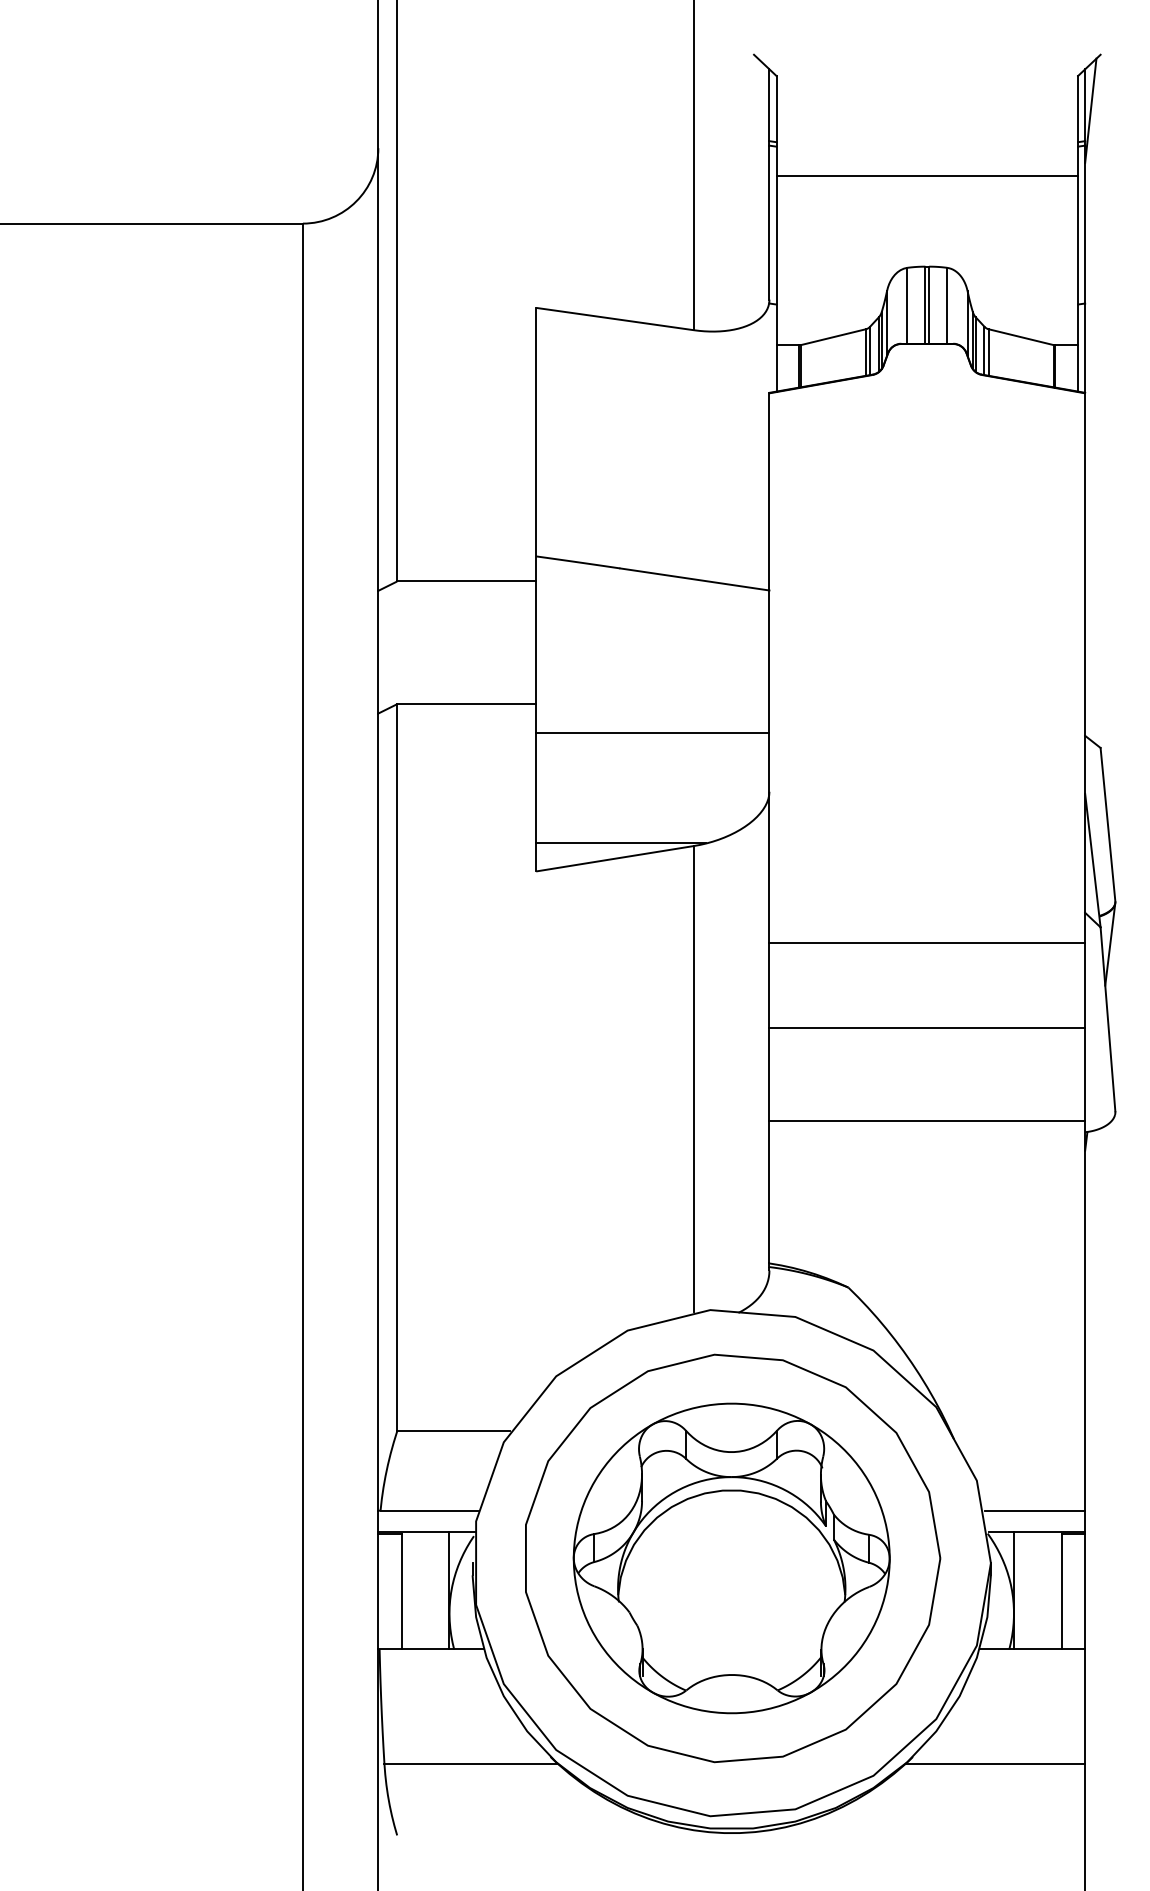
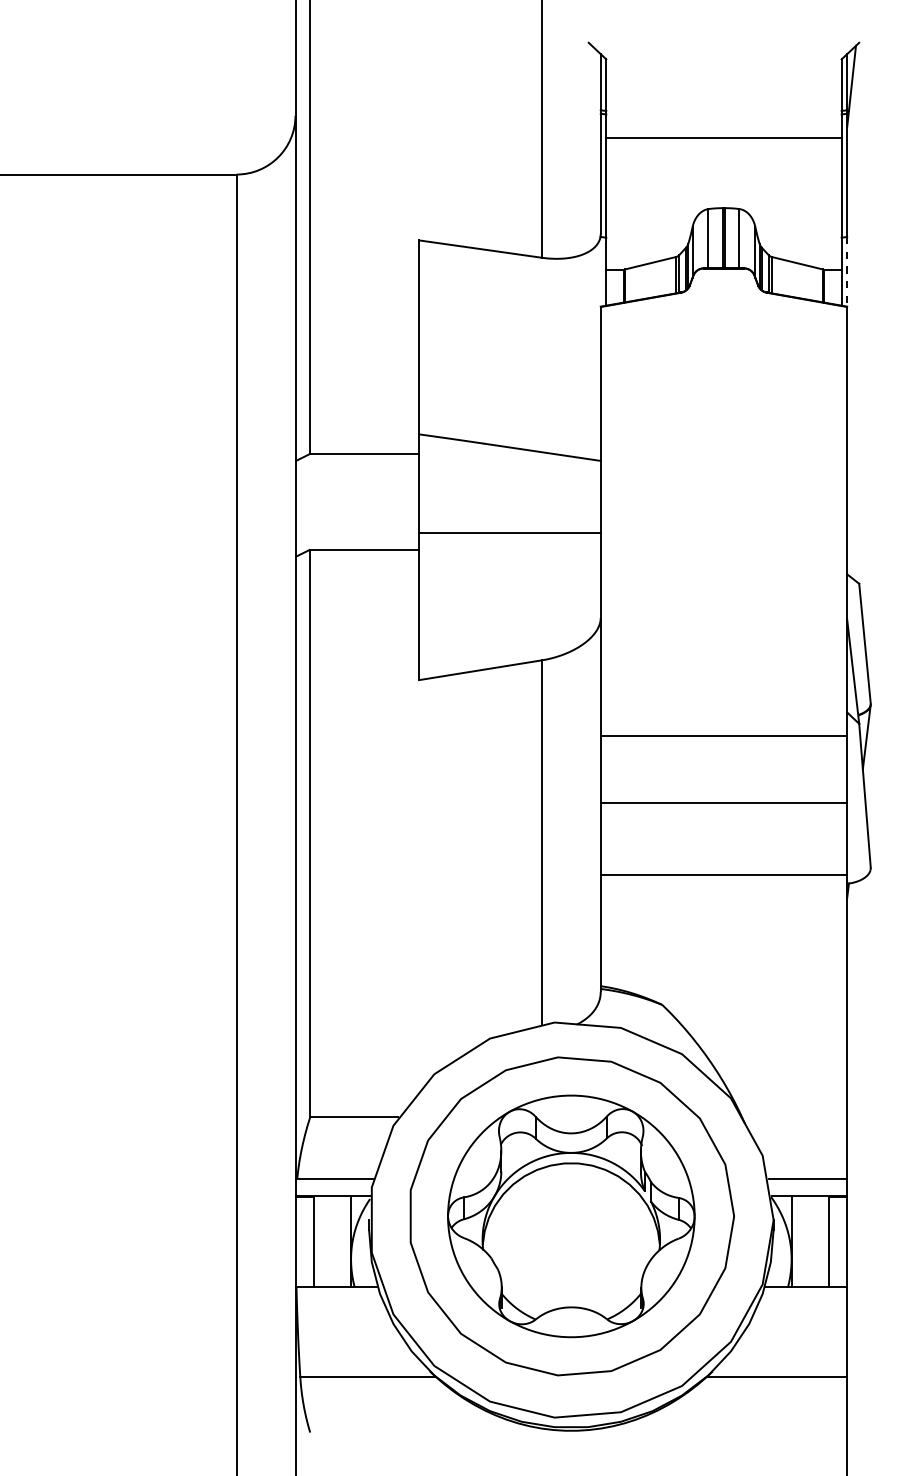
line: (1085, 348) -> (847, 272), solid -> dashed
line: (652, 732) -> (509, 532), moved
line: (620, 843) -> (484, 658), removed

